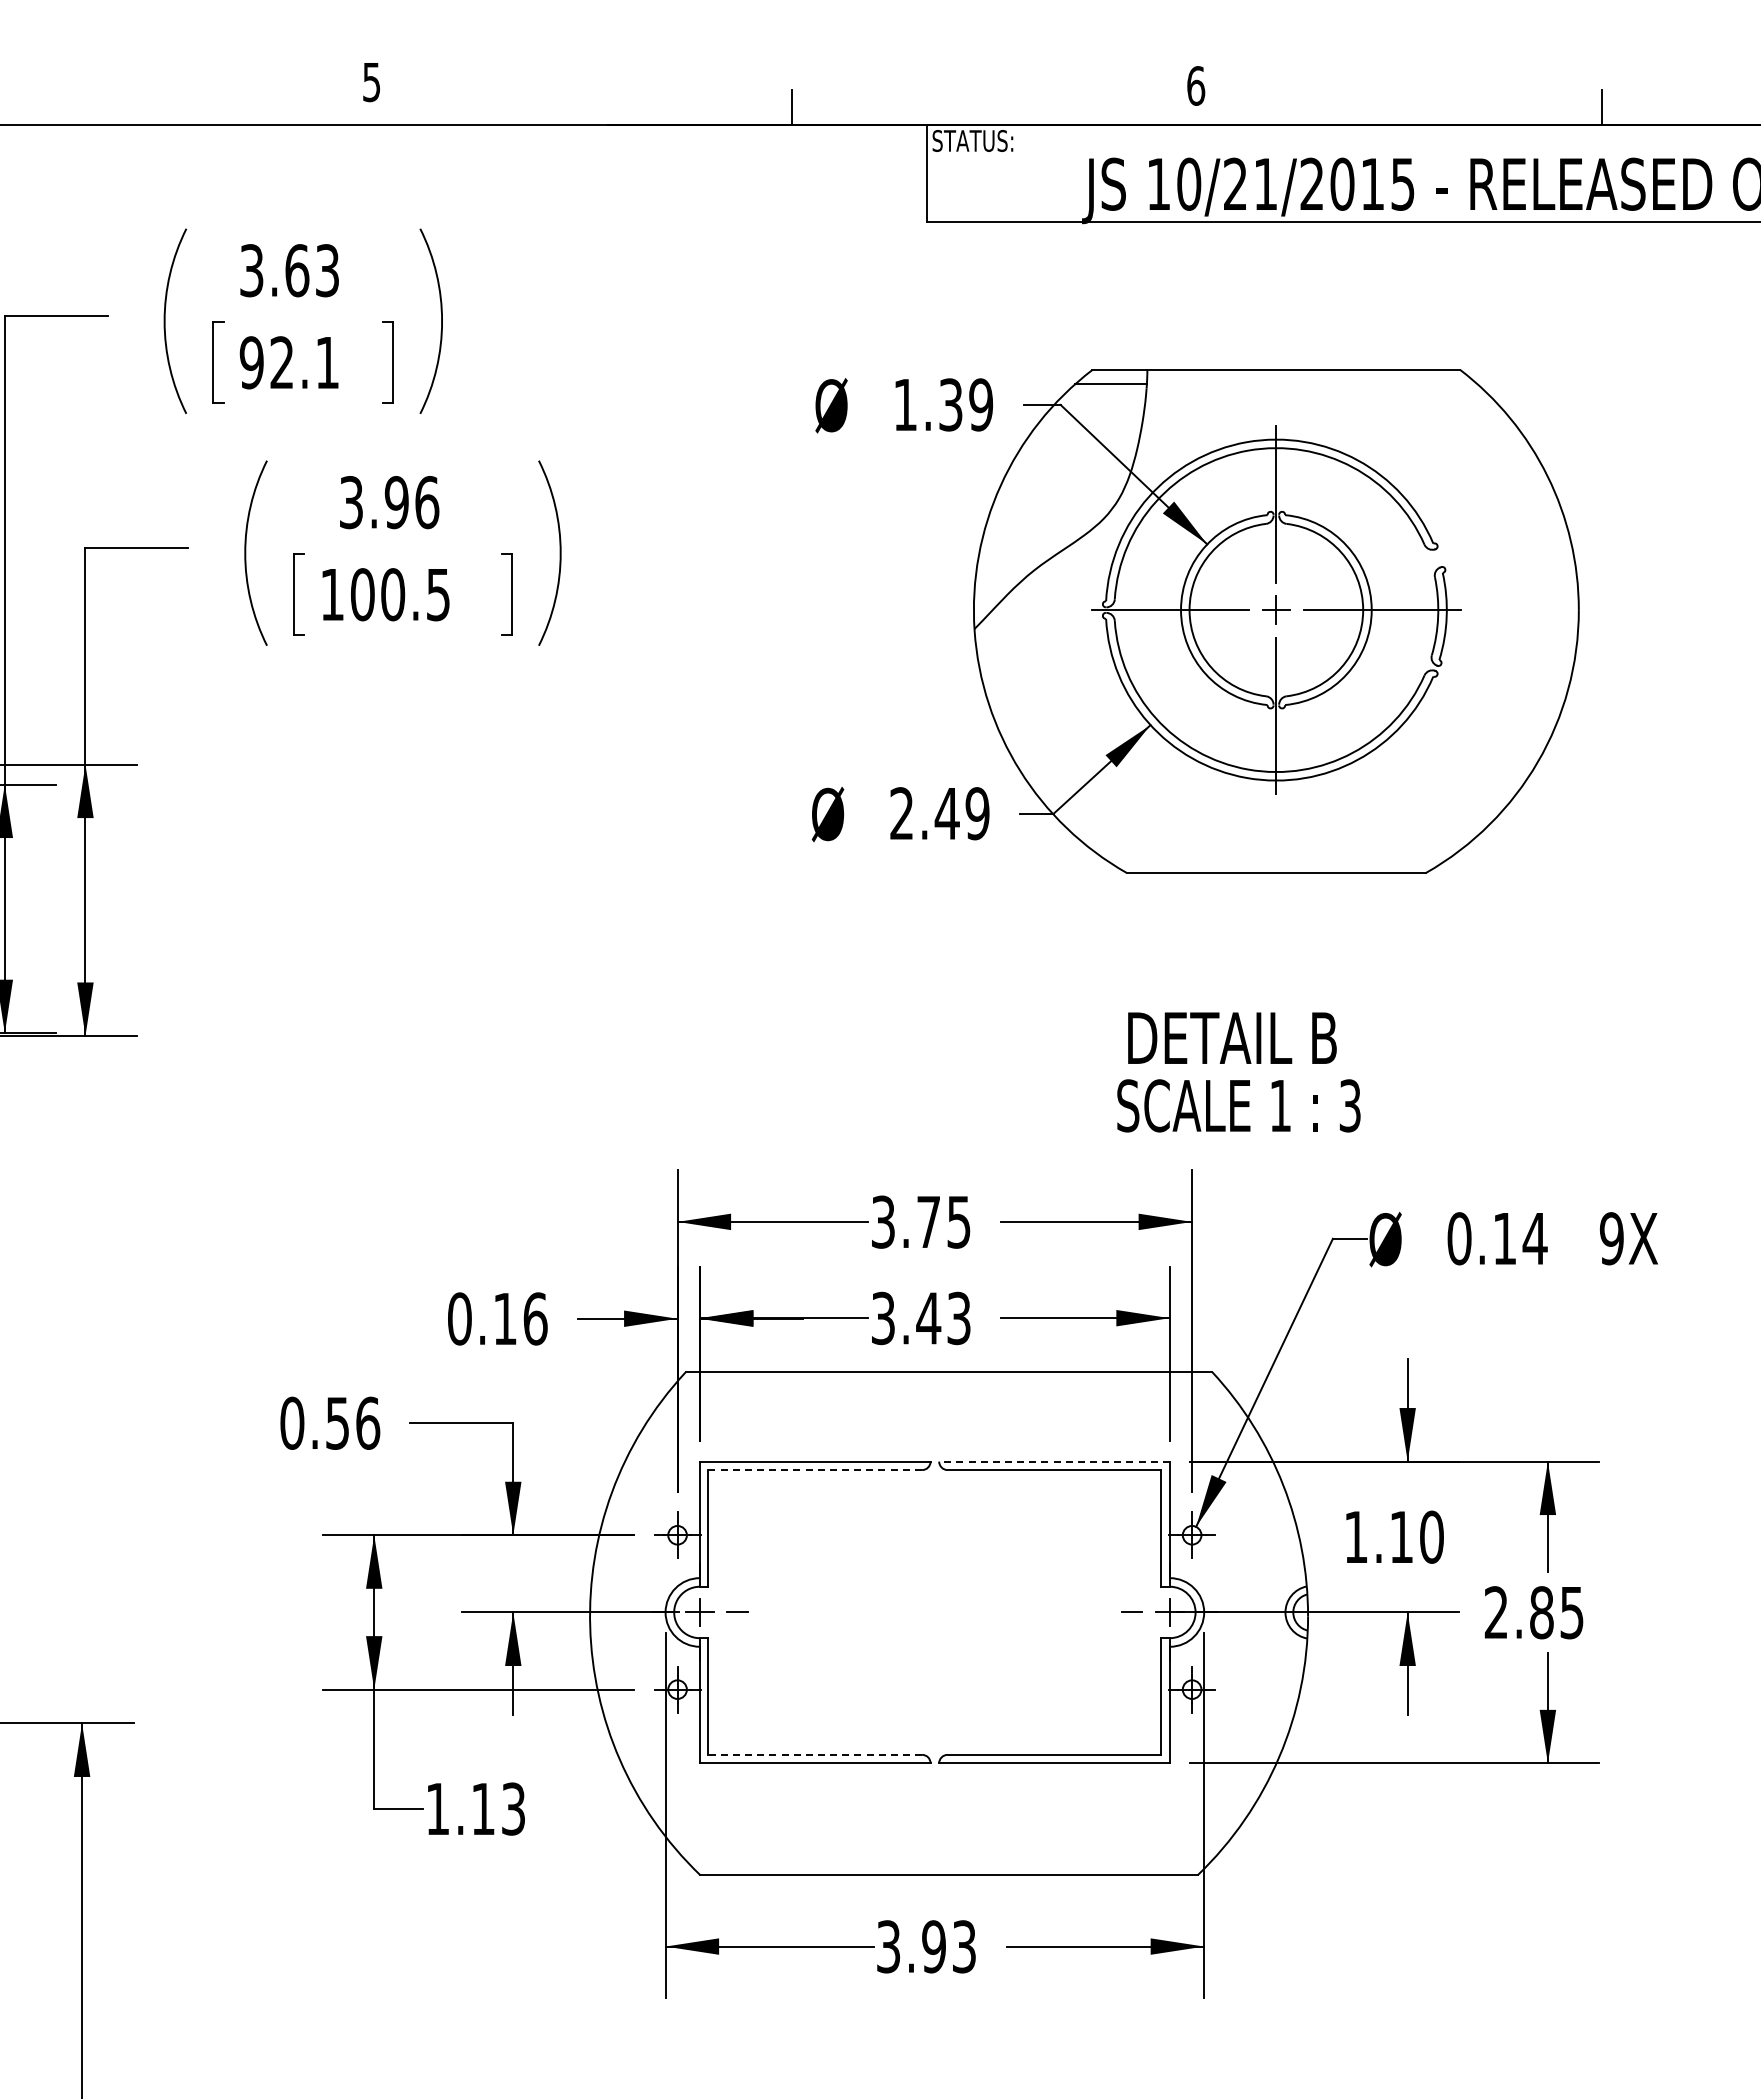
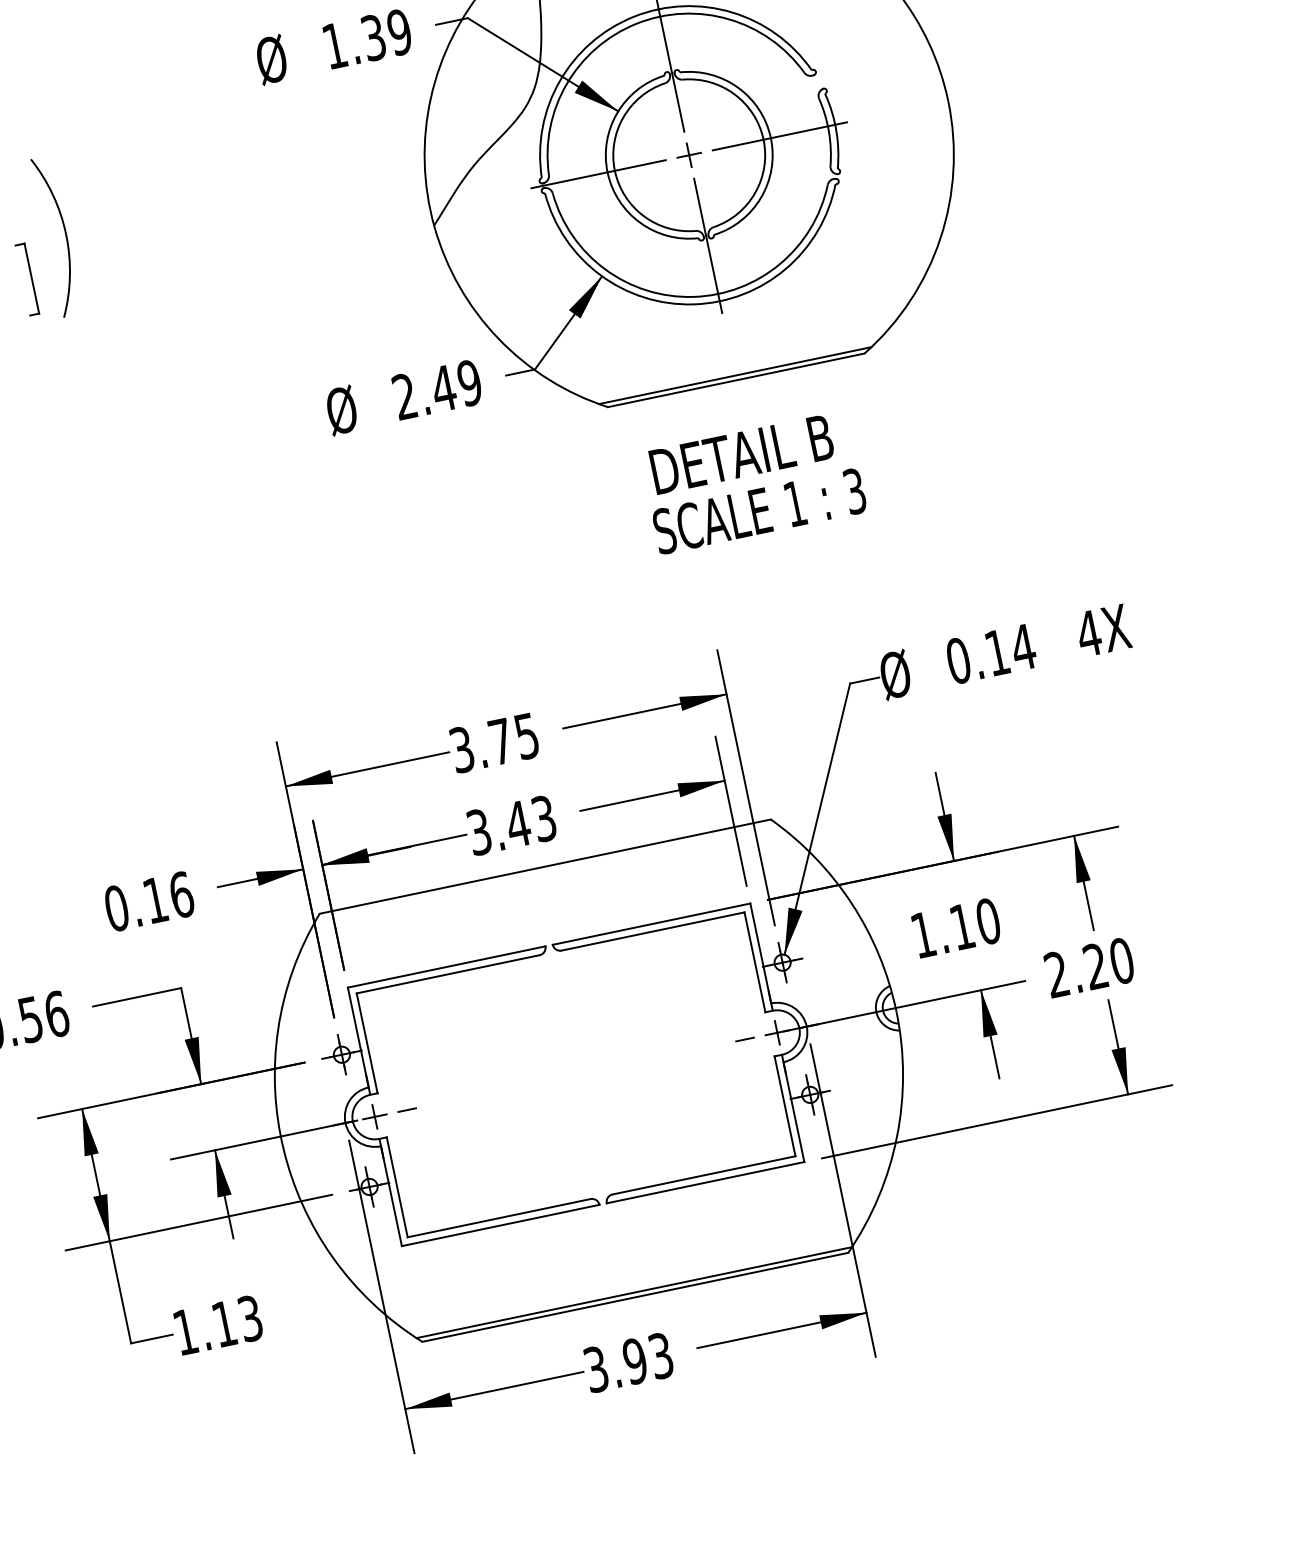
line: (1276, 867) -> (735, 375), added
text: (1238, 1072) -> (753, 482), moved
text: (1611, 1238) -> (1088, 633), 9X -> 4X
line: (1054, 1461) -> (651, 924), dashed -> solid
line: (815, 1470) -> (448, 974), dashed -> solid
text: (1557, 1612) -> (1109, 963), 2.85 -> 2.20
line: (815, 1754) -> (499, 1217), dashed -> solid
line: (948, 1869) -> (633, 1292), added

